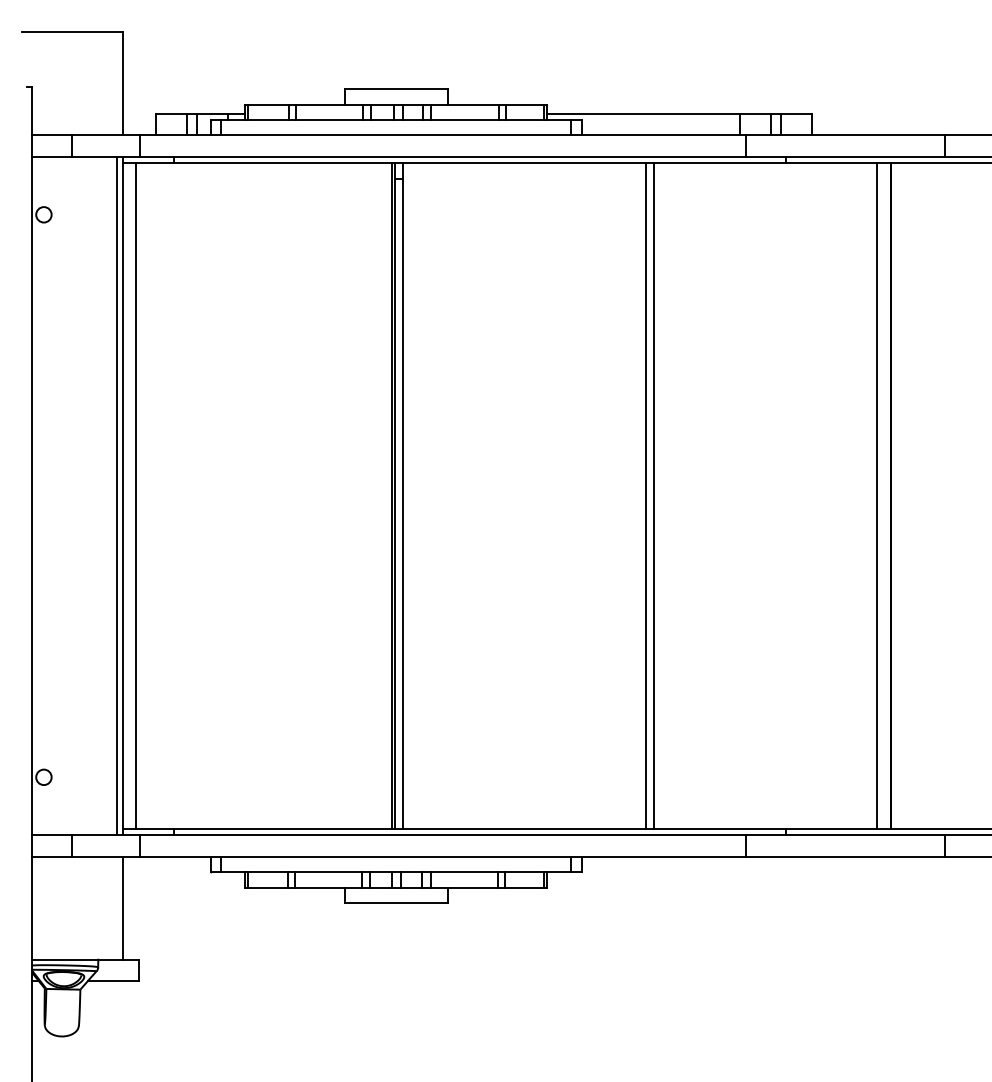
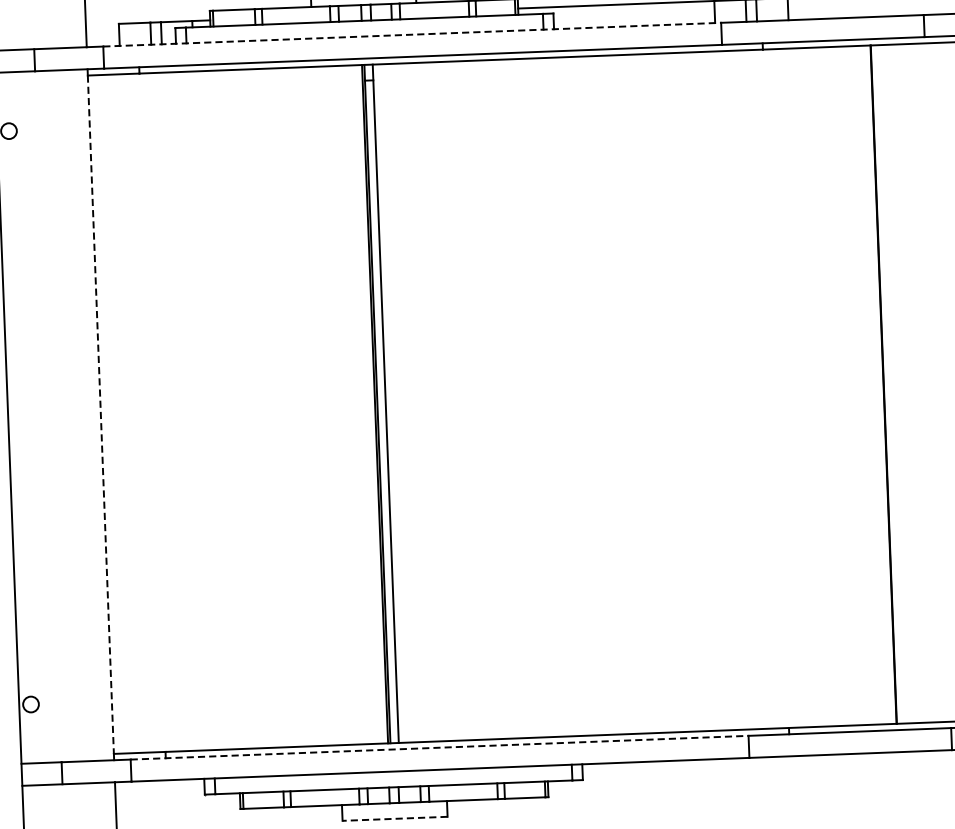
line: (443, 135) -> (413, 34), solid -> dashed
line: (135, 495) -> (113, 413), removed
line: (645, 495) -> (633, 393), removed
line: (654, 495) -> (642, 393), removed
line: (877, 495) -> (869, 384), removed
line: (117, 496) -> (95, 415), removed
line: (123, 496) -> (101, 415), solid -> dashed
line: (443, 835) -> (440, 748), solid -> dashed
line: (396, 903) -> (395, 819), solid -> dashed

